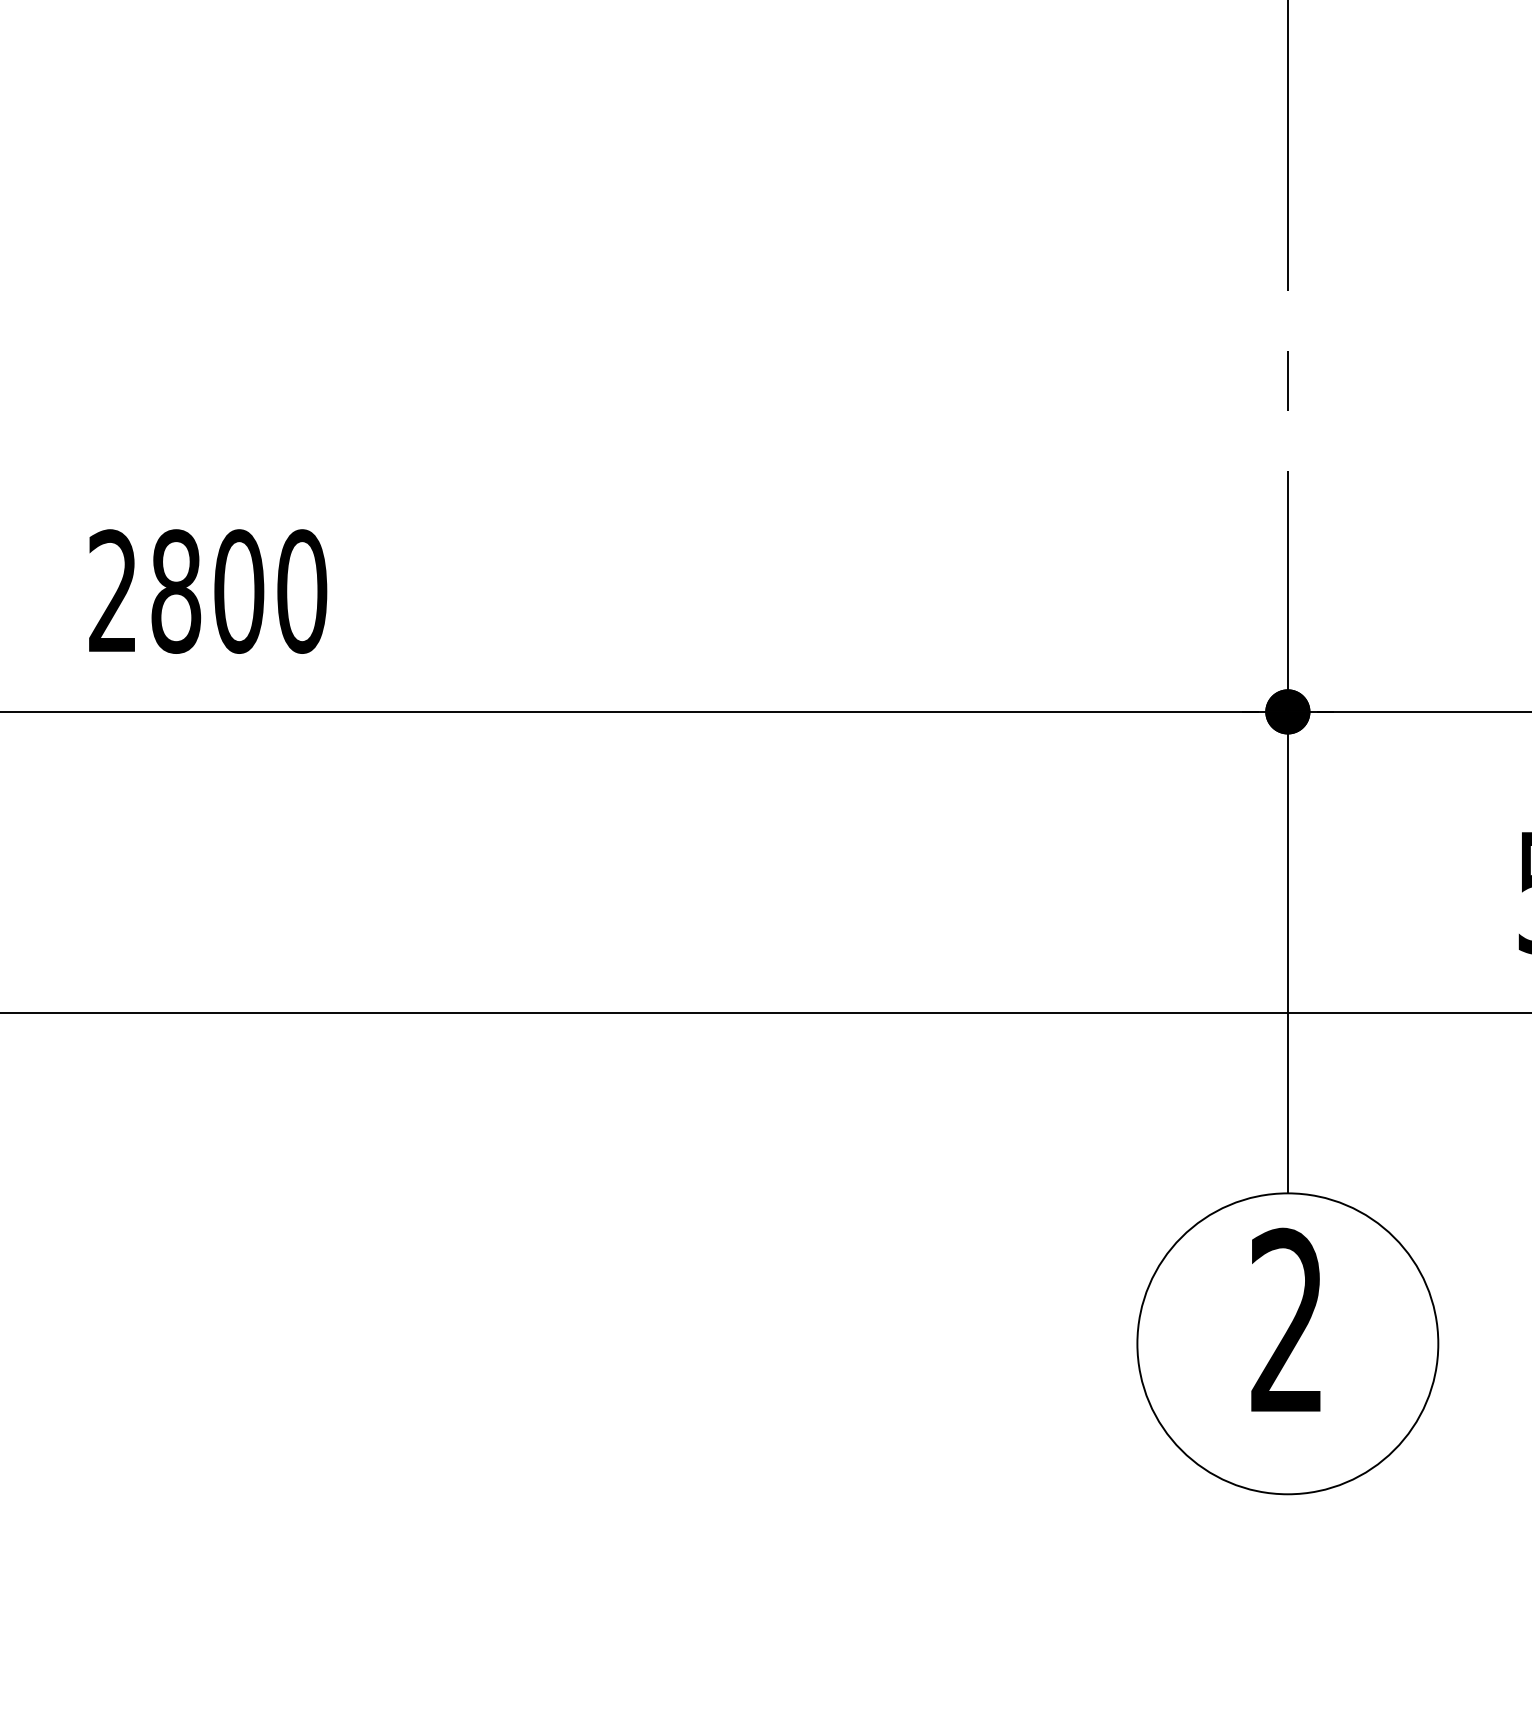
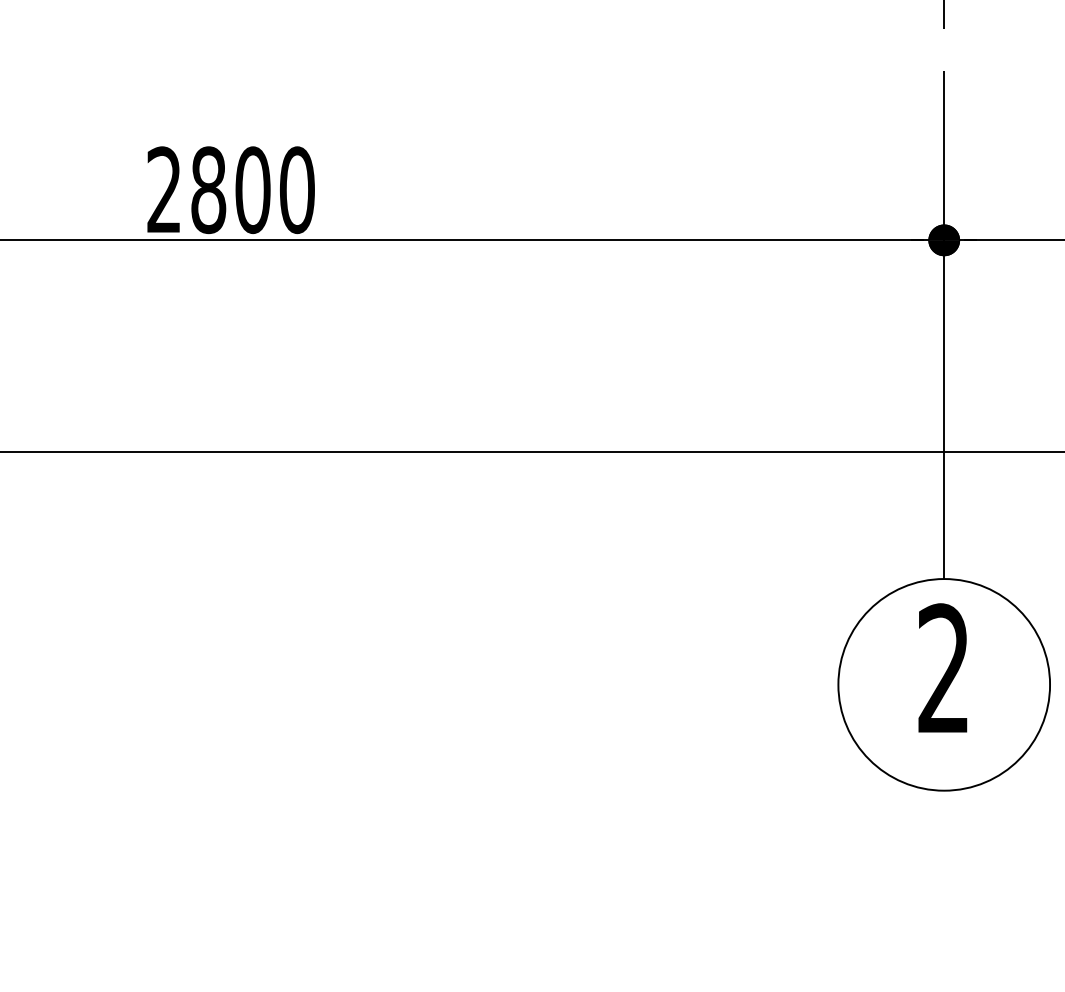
text: (208, 591) -> (231, 190), moved

